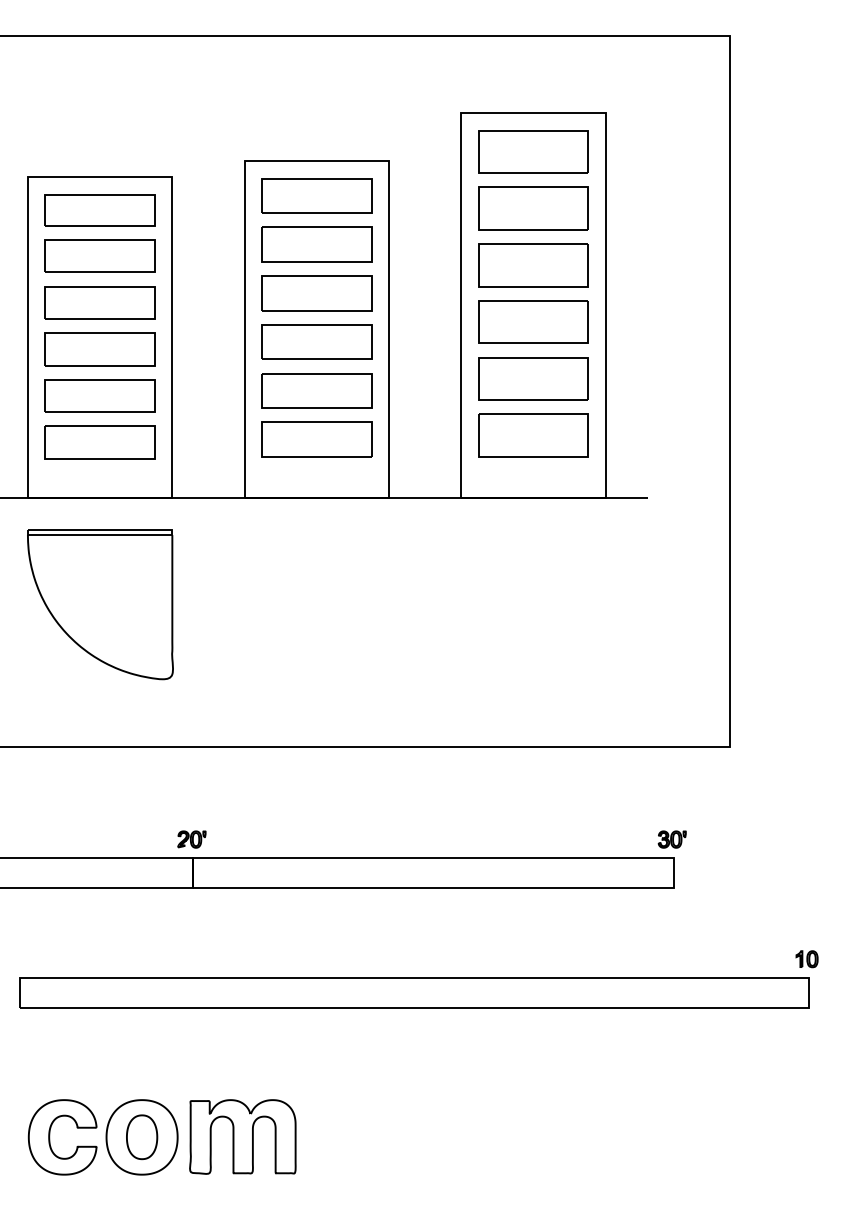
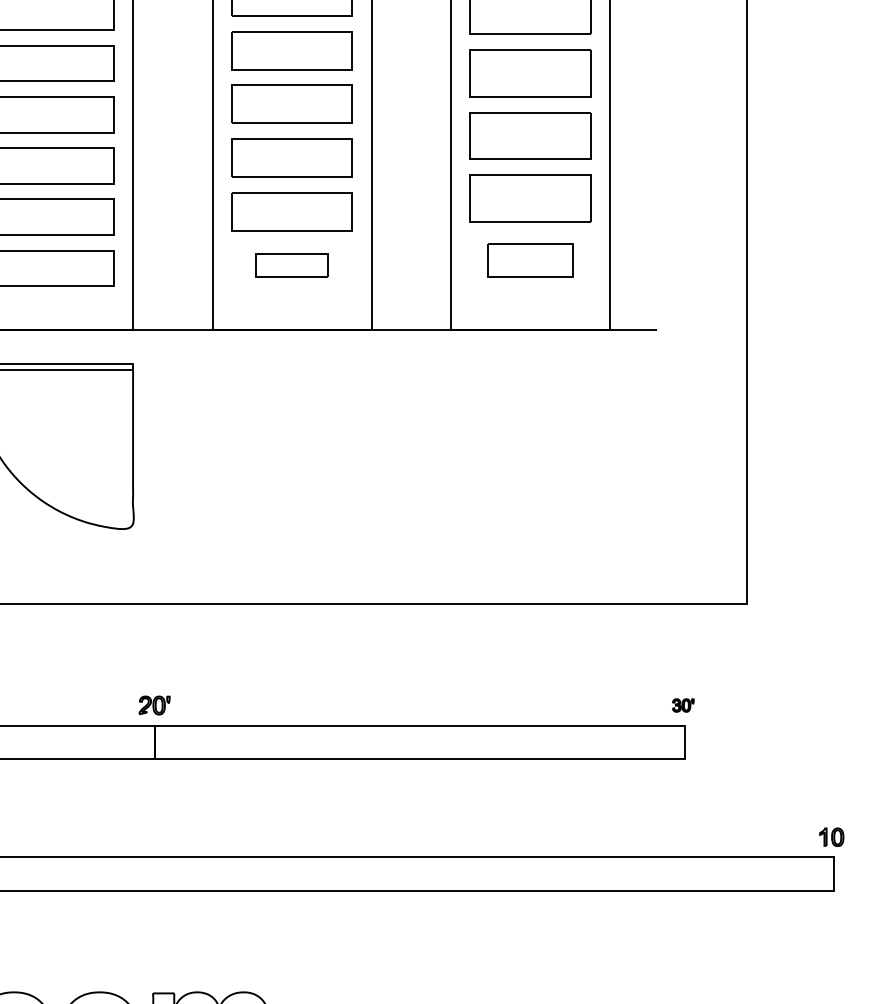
part: (533, 435) -> (530, 260), size x0.7
part: (316, 439) -> (291, 265), size x0.6
part: (671, 839) -> (682, 705), size x0.7

